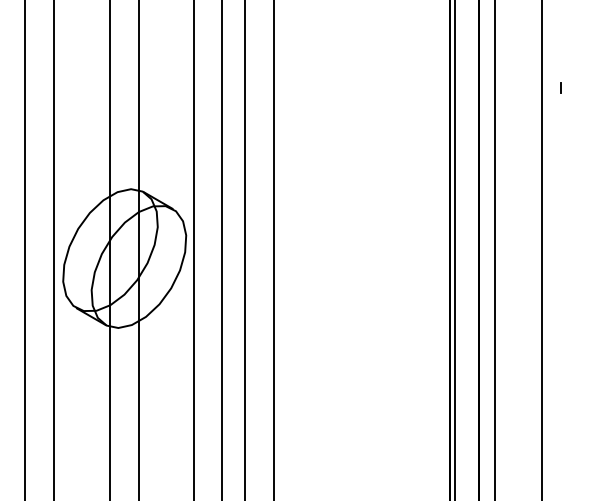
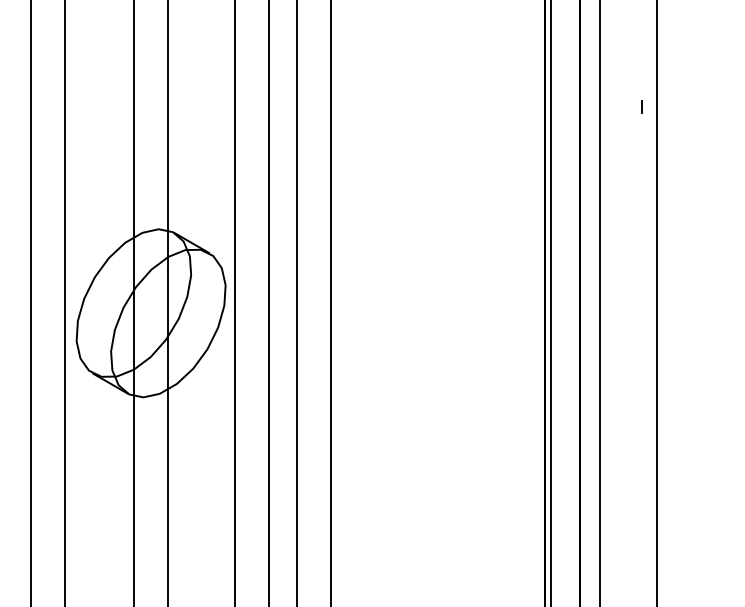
line: (560, 87) -> (641, 106), moved

